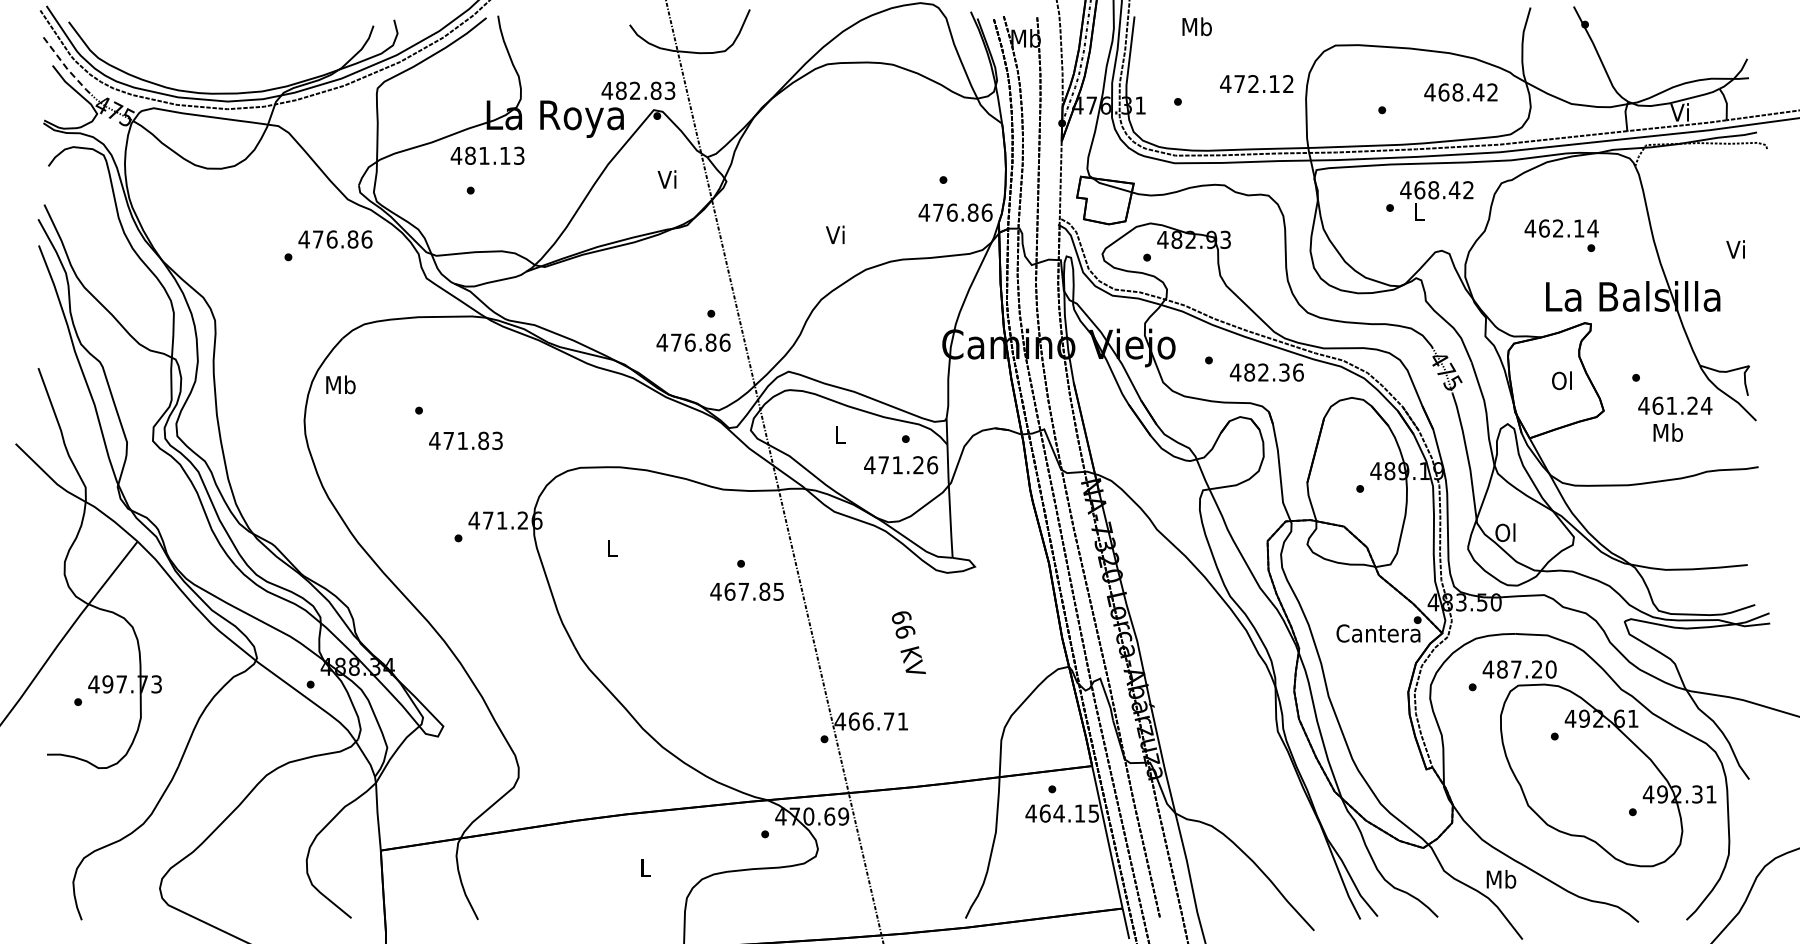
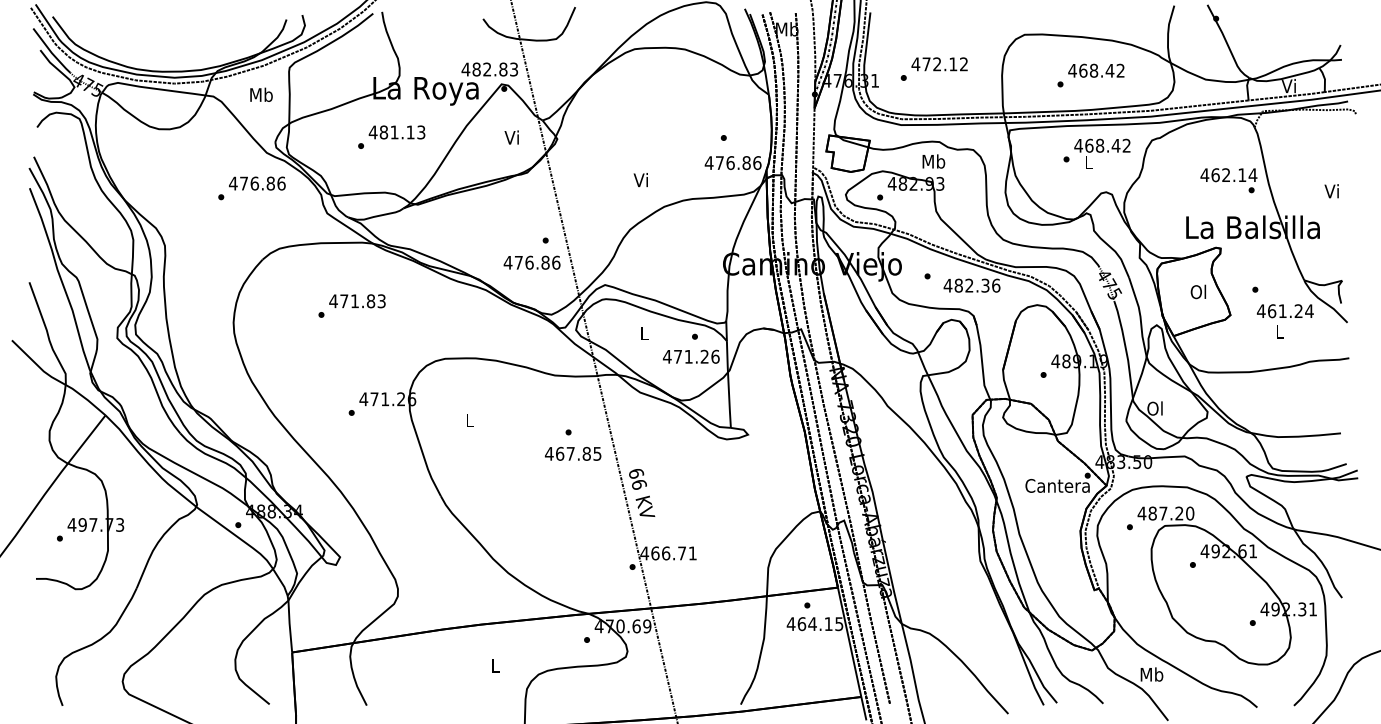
text: (1196, 26) -> (933, 161), moved
line: (67, 68) -> (51, 52), dashed -> solid
text: (1256, 83) -> (939, 63), moved
text: (1460, 92) -> (1096, 70), moved
text: (487, 155) -> (397, 132), moved
text: (1561, 235) -> (1228, 180), moved
text: (340, 384) -> (261, 94), moved
text: (1667, 432) -> (1279, 331), Mb -> L
text: (465, 440) -> (357, 300), moved
text: (908, 642) -> (641, 492), moved

